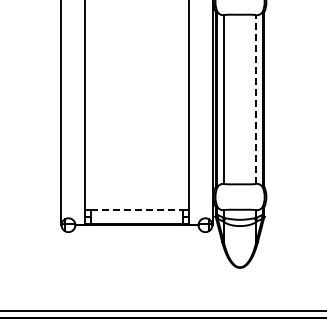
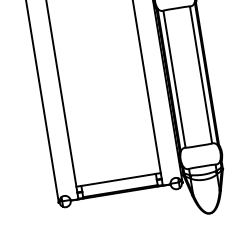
line: (256, 99) -> (201, 74), dashed -> solid
line: (136, 209) -> (118, 179), dashed -> solid

